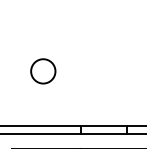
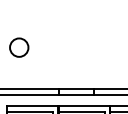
circle: (43, 71) -> (19, 47), moved

